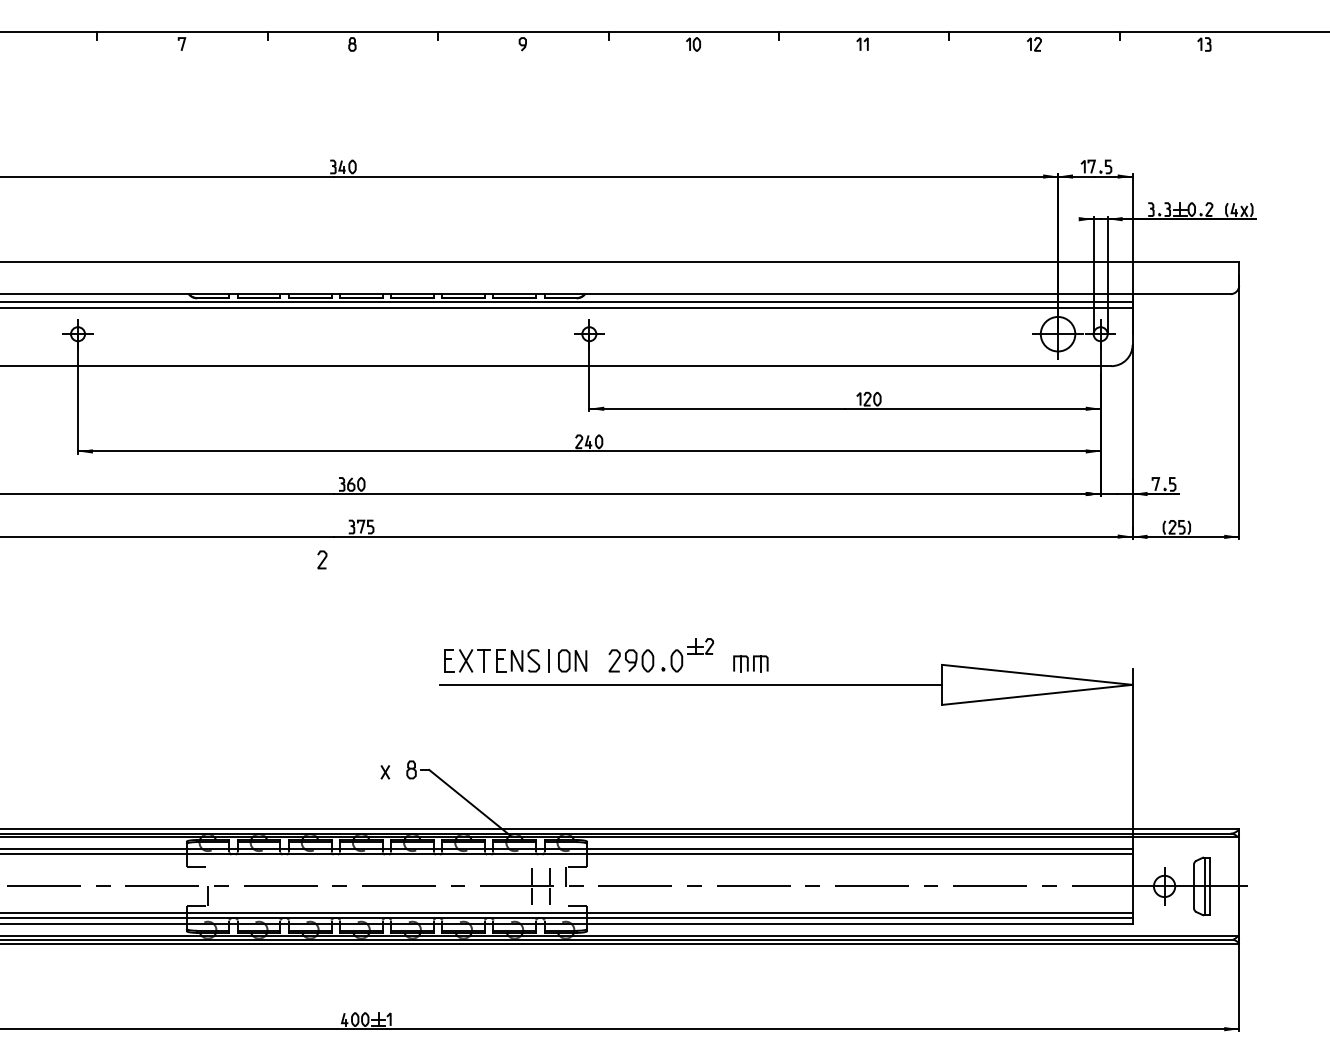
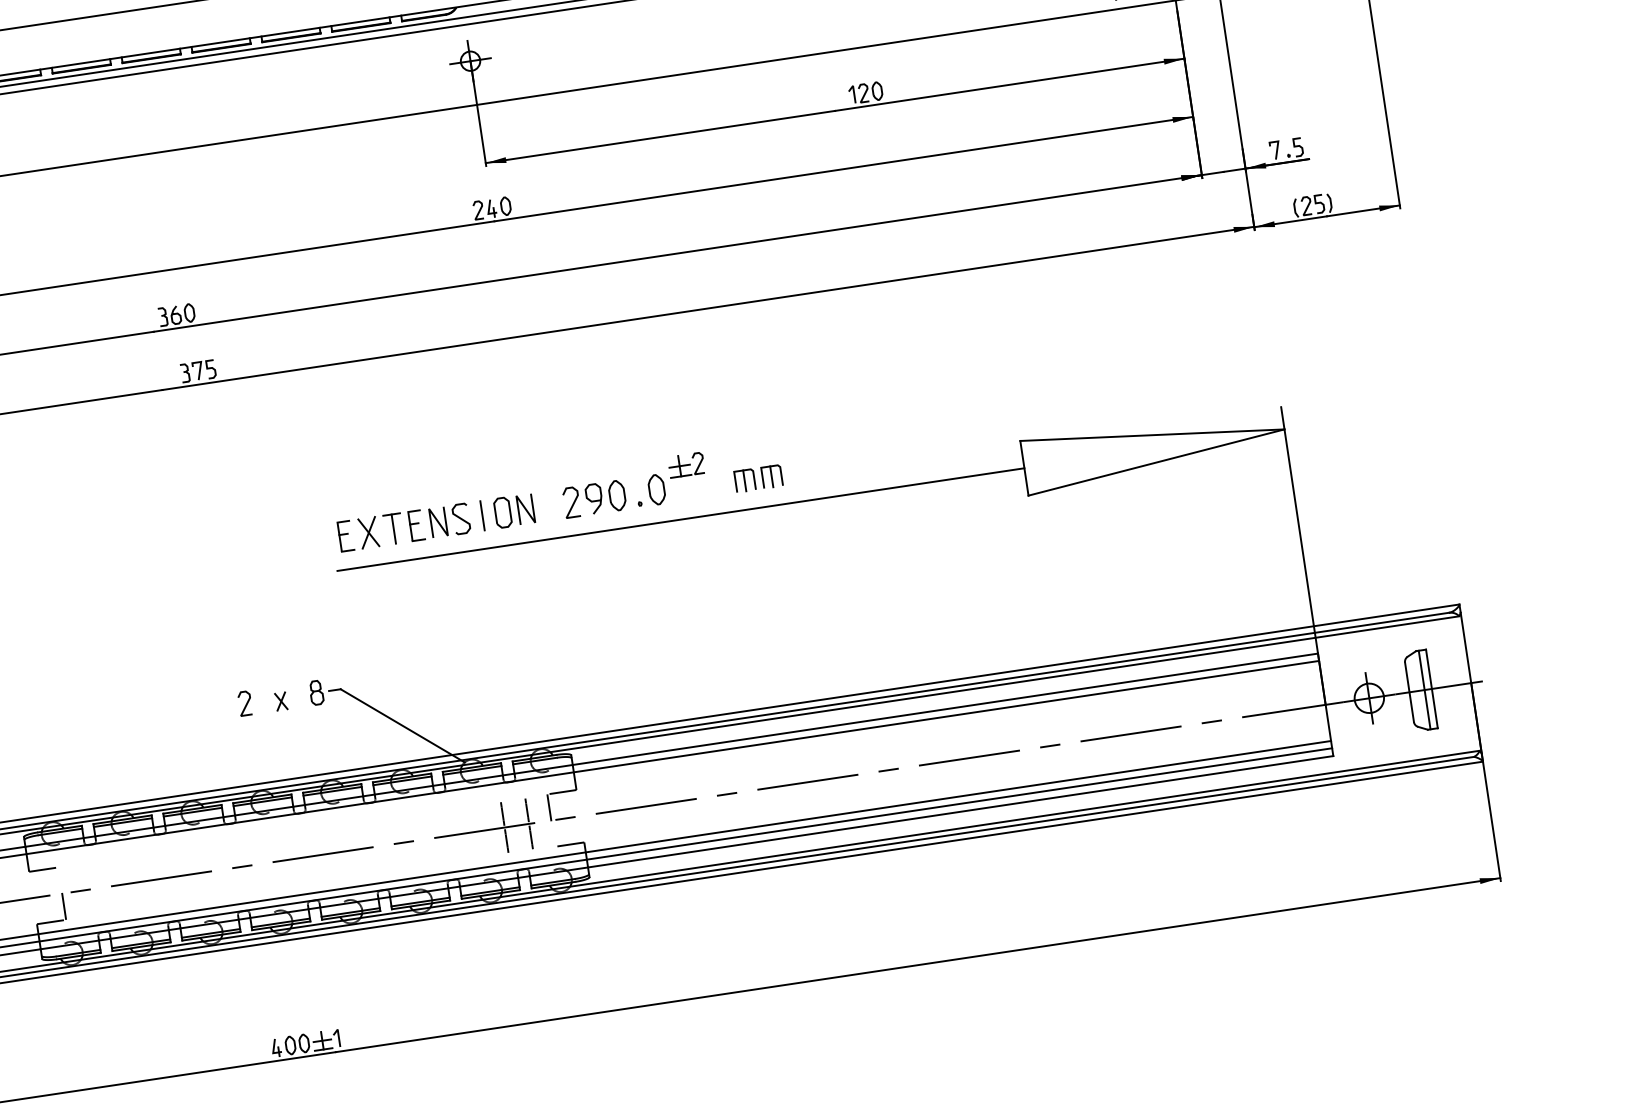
curve: (323, 559) -> (246, 702), moved

